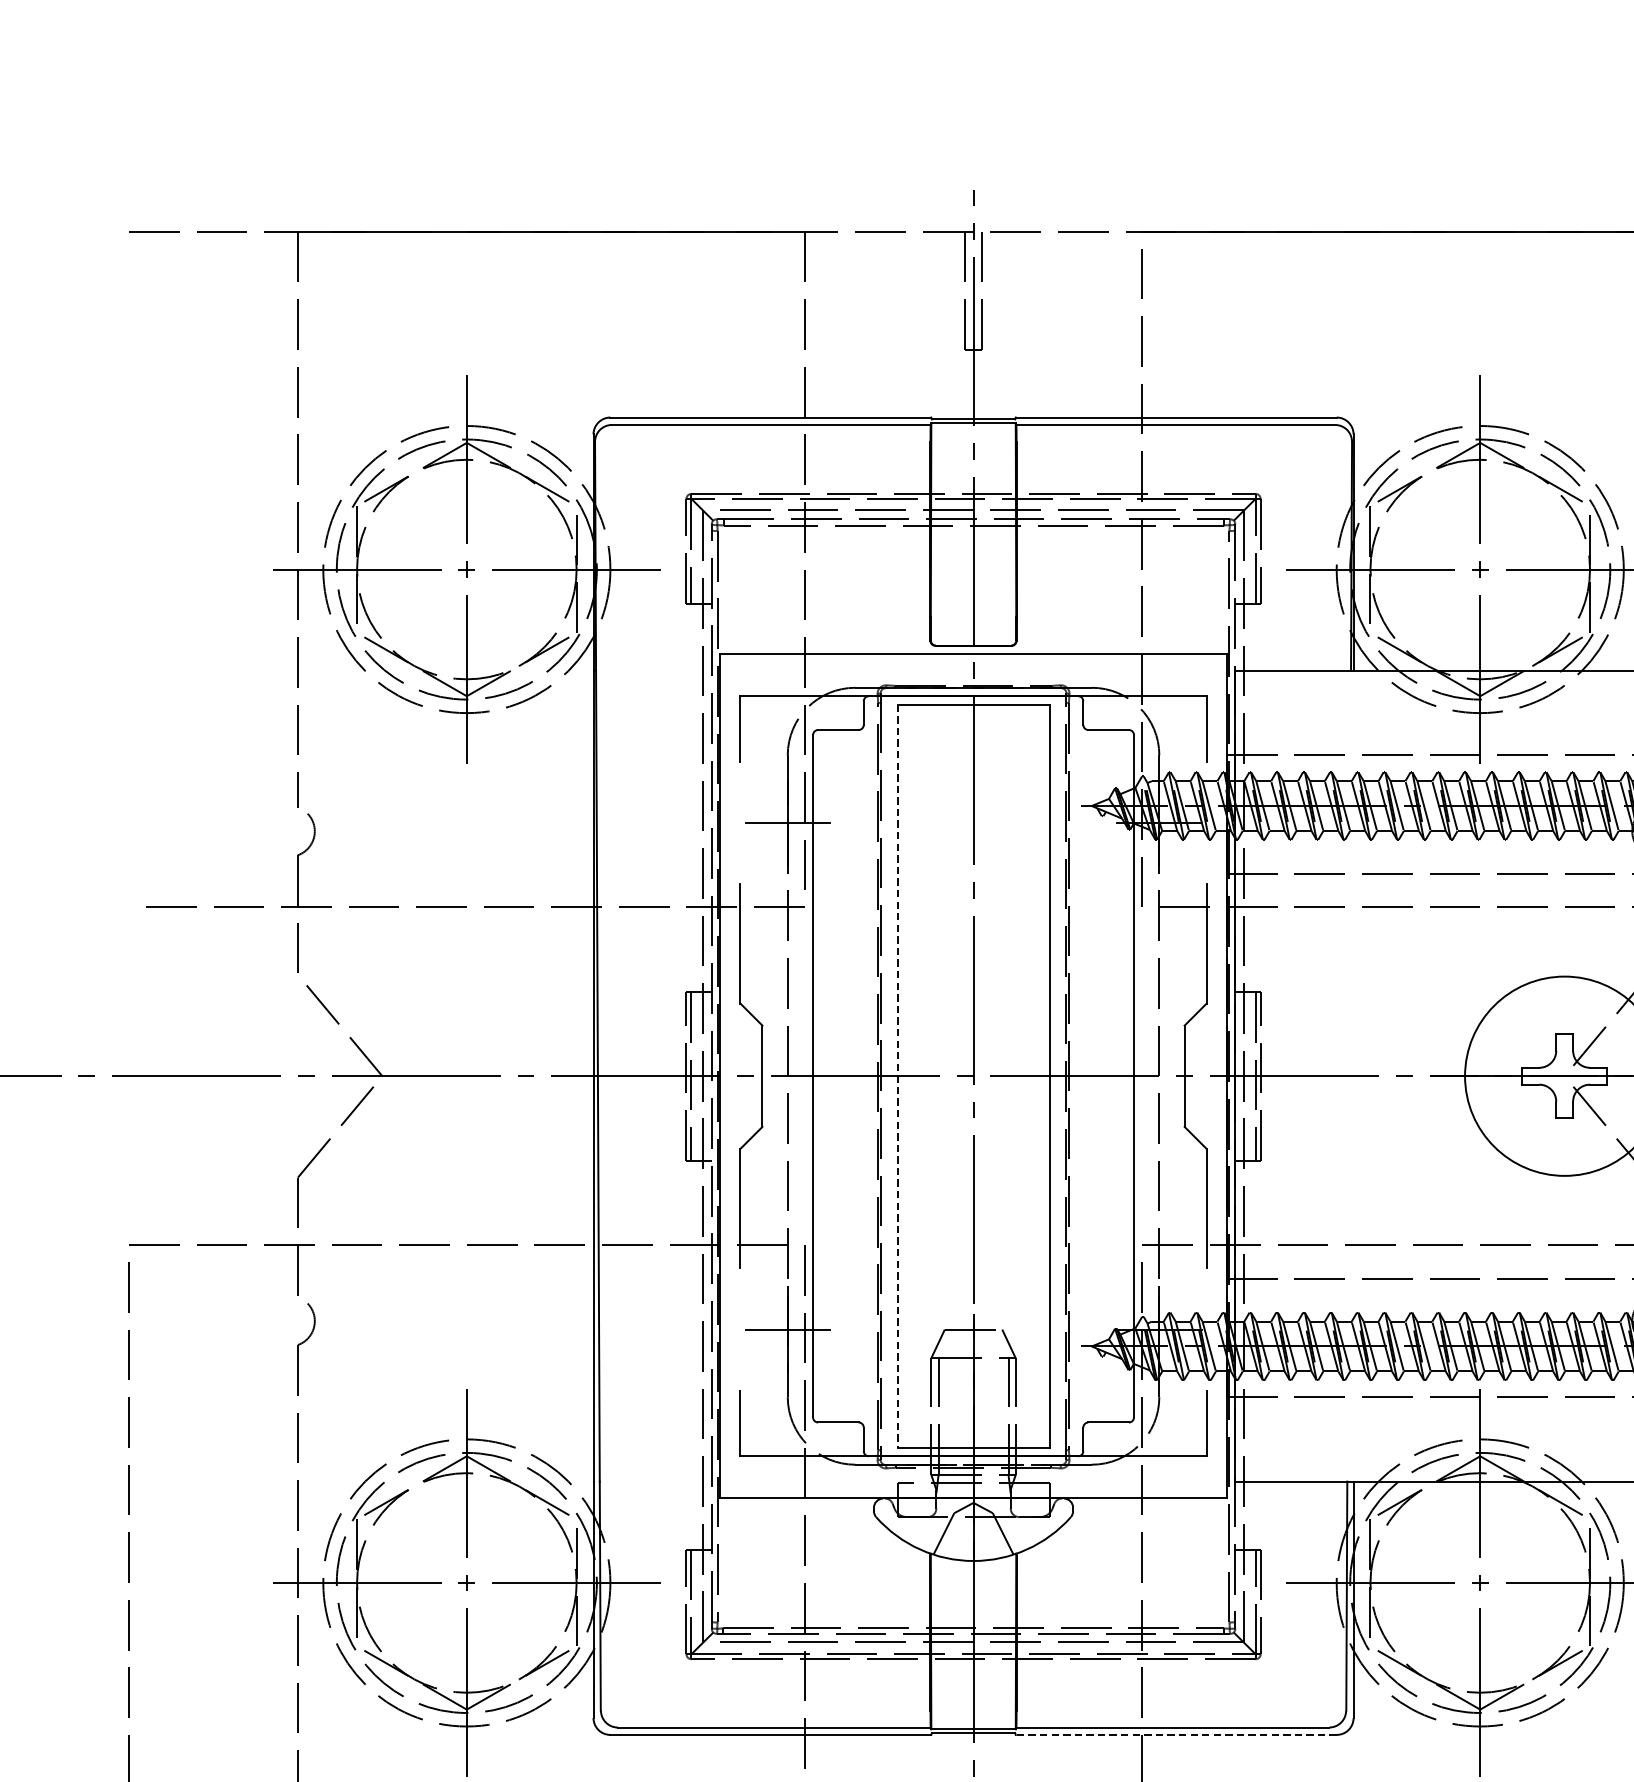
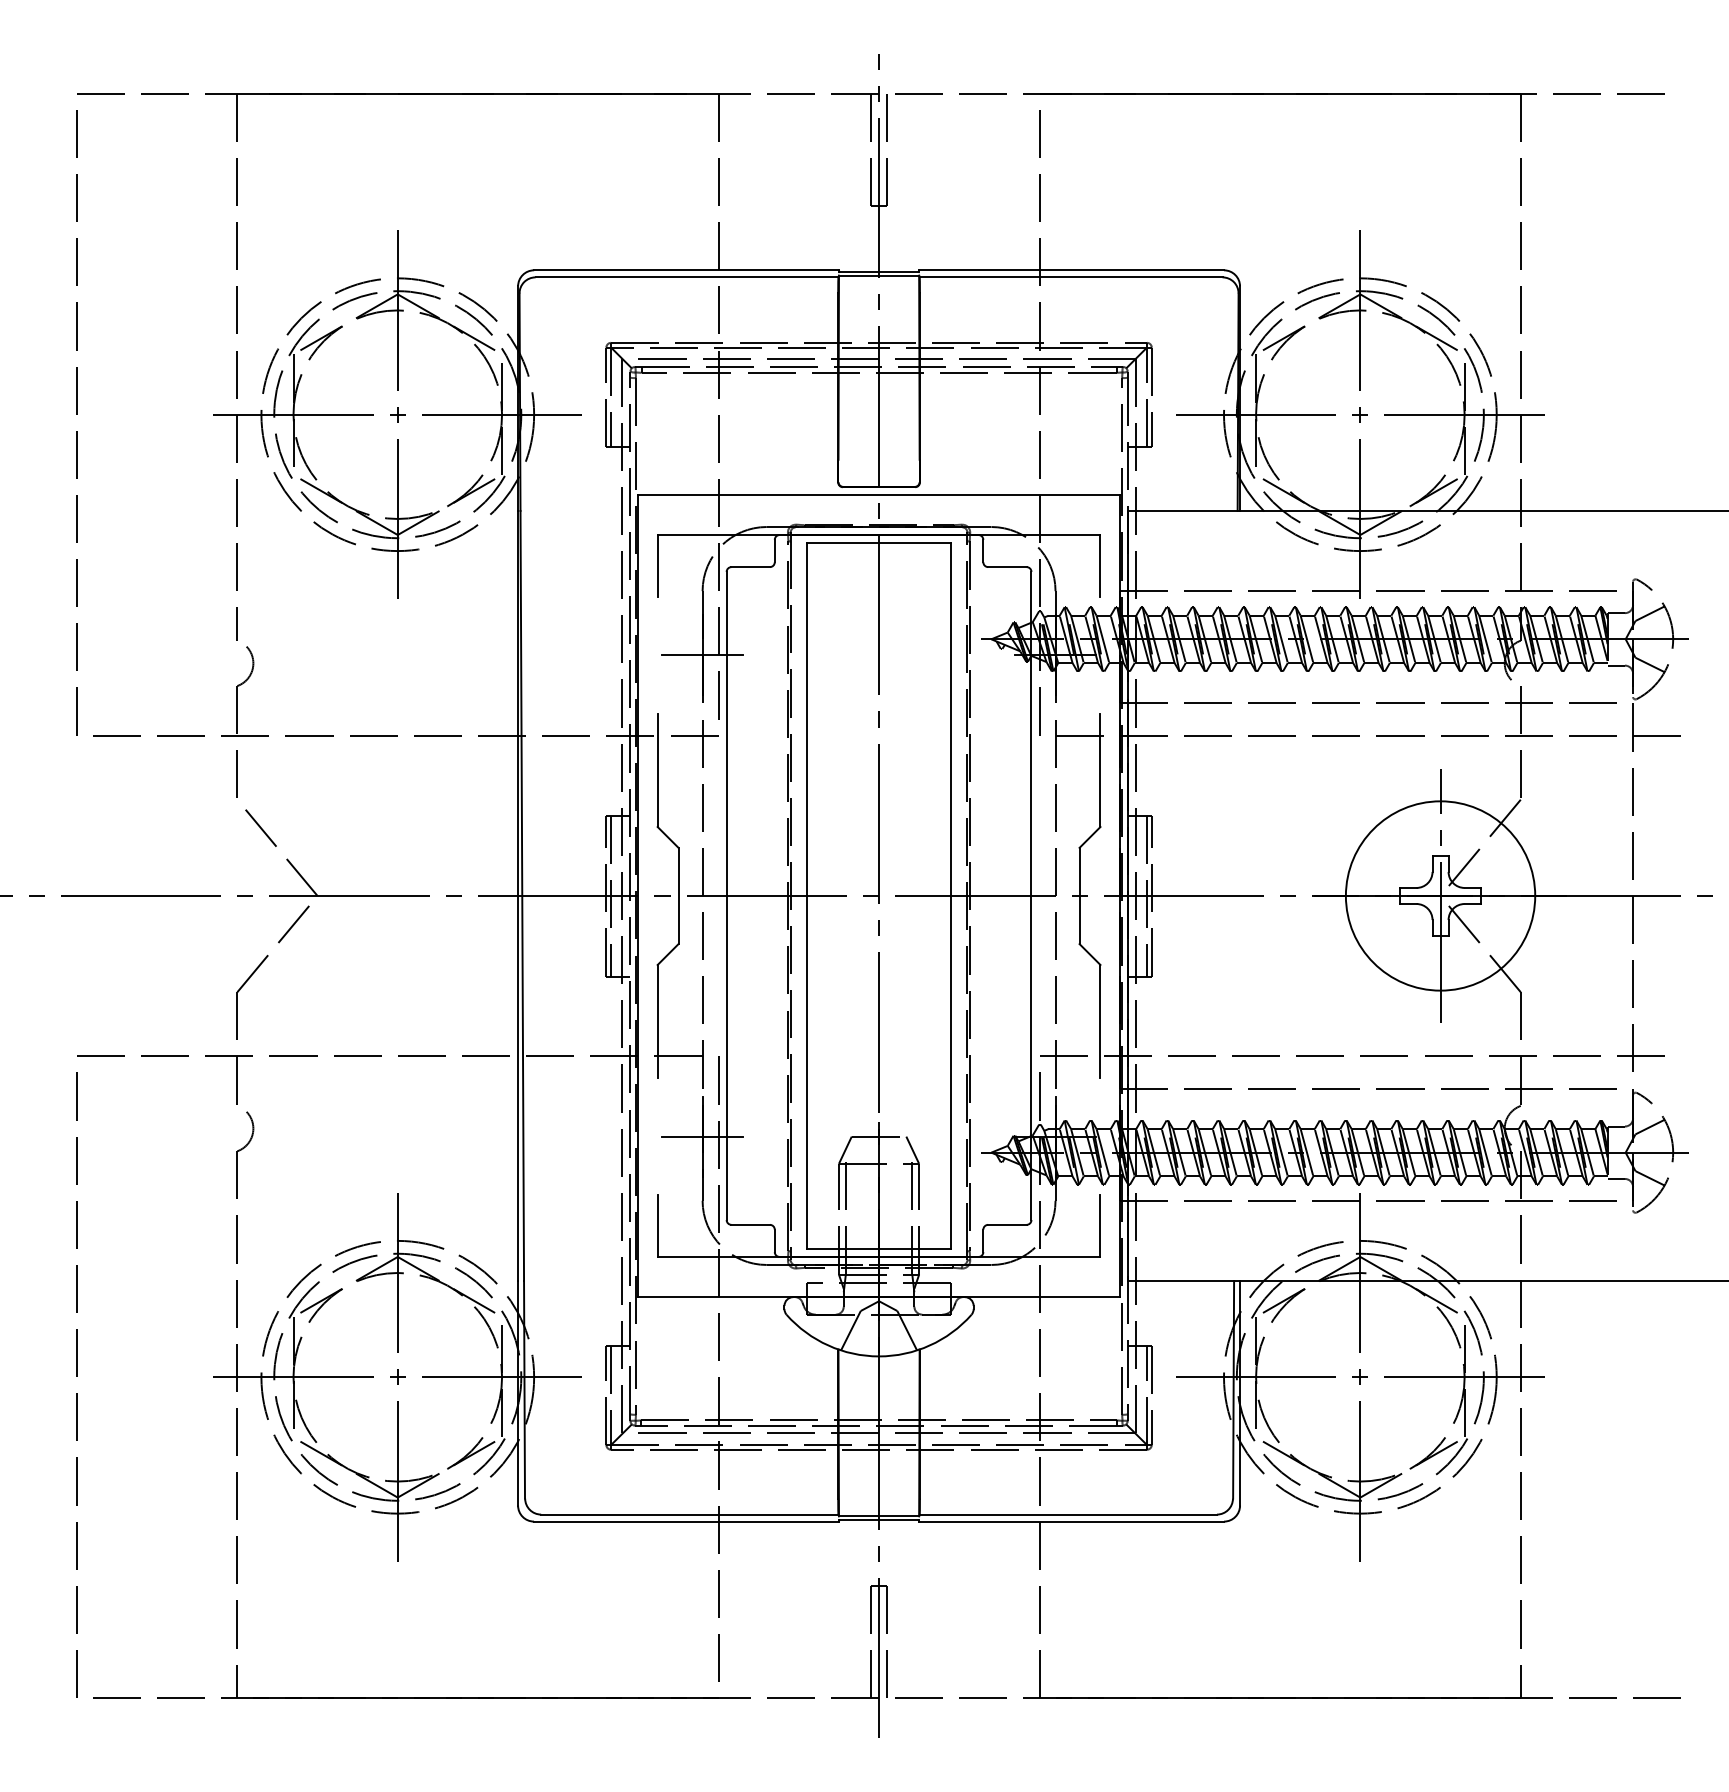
line: (128, 569) -> (76, 414), added
line: (897, 1075) -> (806, 895), dashed -> solid
line: (1564, 1075) -> (1440, 895), added
line: (1176, 1734) -> (1071, 1521), dashed -> solid

